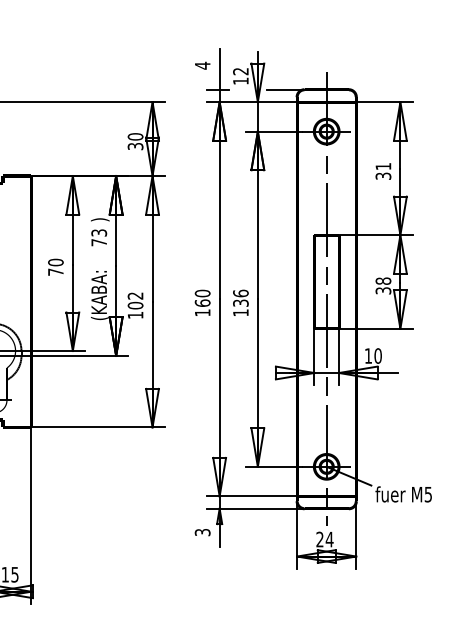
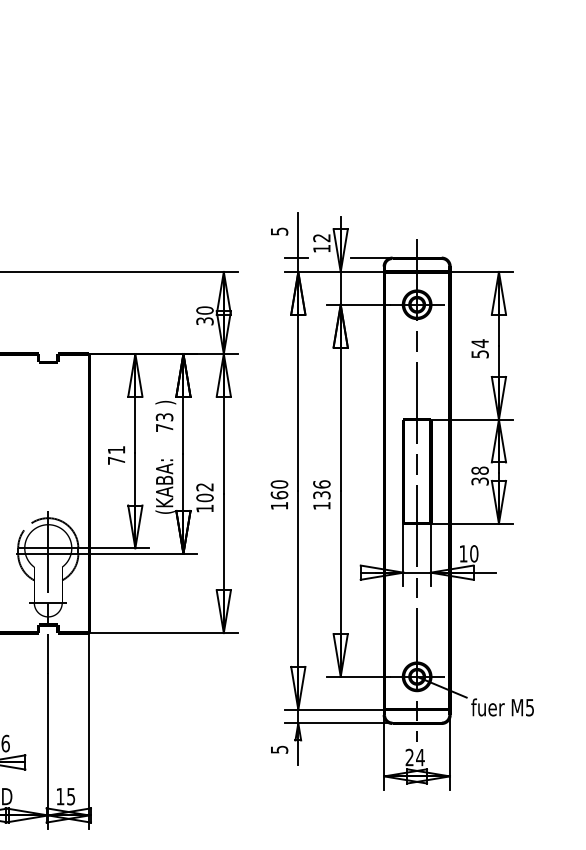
text: (202, 65) -> (279, 231), 4 -> 5
text: (382, 171) -> (479, 348), 31 -> 54
text: (55, 262) -> (116, 449), 70 -> 71
text: (201, 532) -> (278, 749), 3 -> 5

